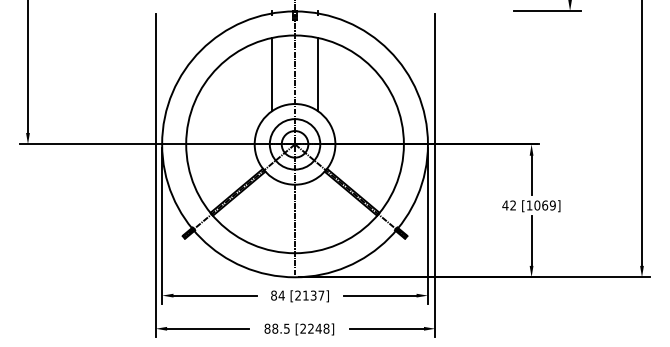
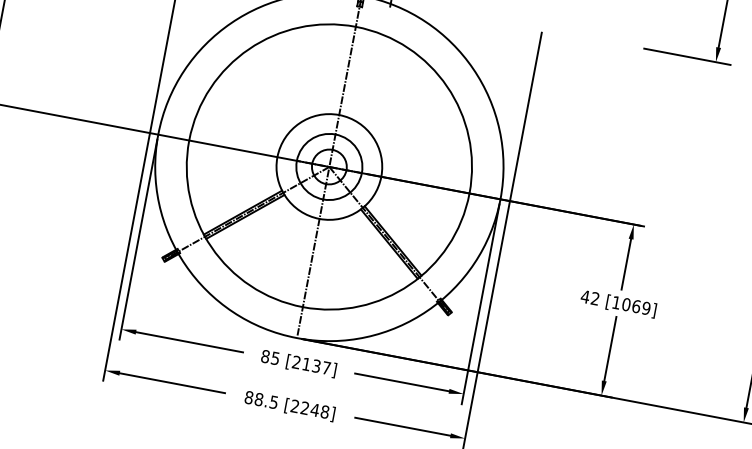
line: (272, 74) -> (317, 71), removed
line: (317, 74) -> (375, 82), removed
text: (281, 295) -> (275, 358), 84 -> 85

